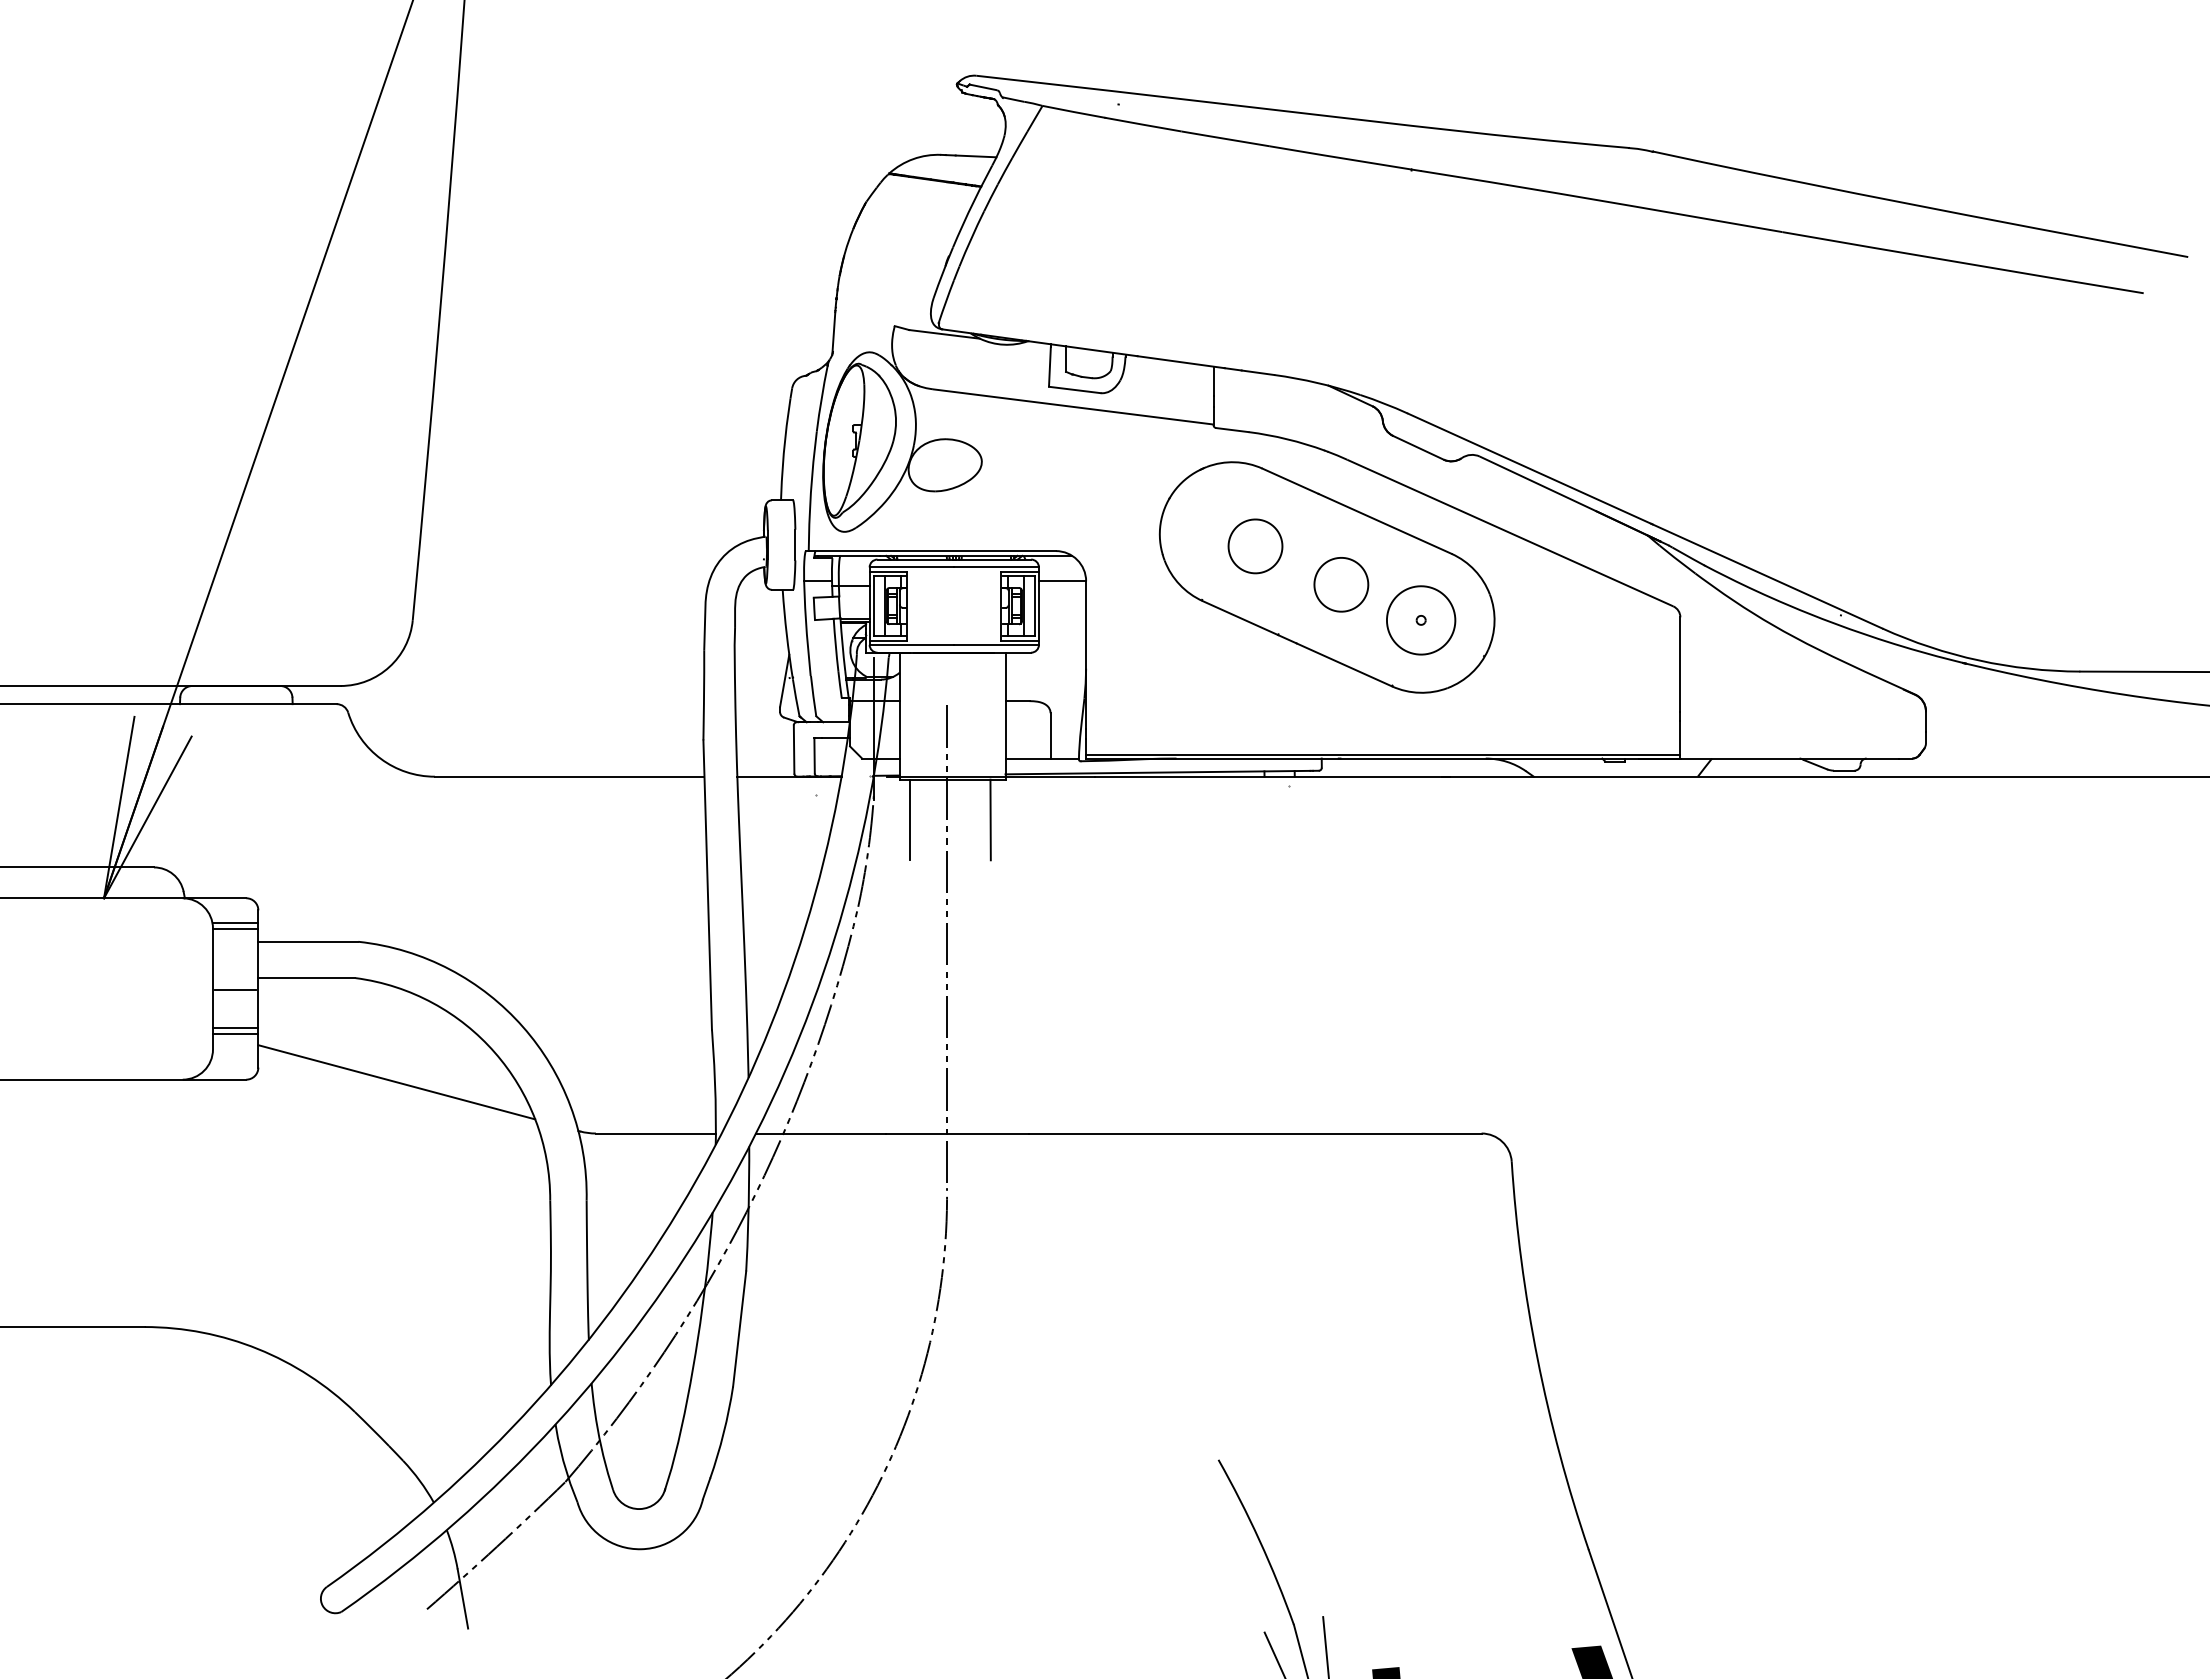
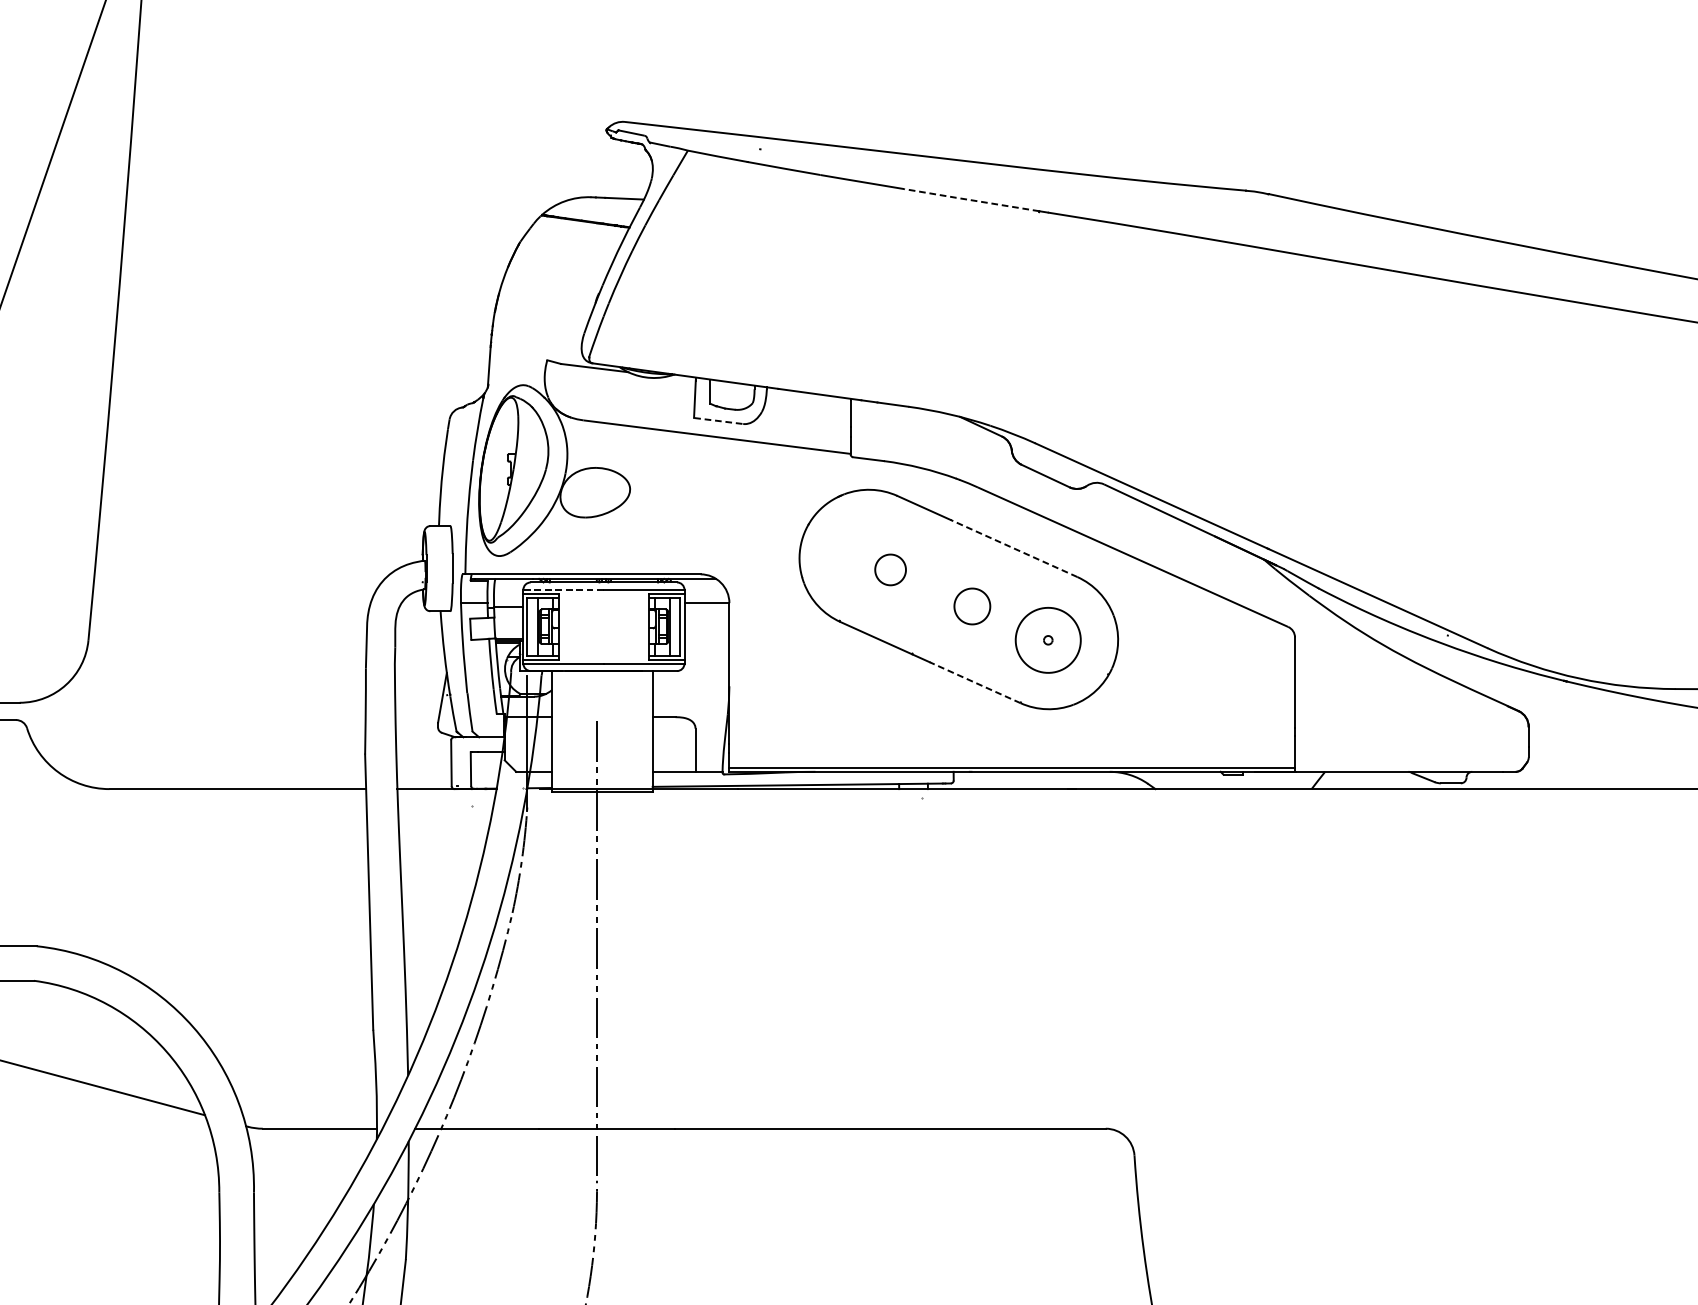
line: (1340, 157) -> (971, 199), solid -> dashed
line: (1074, 389) -> (718, 420), solid -> dashed
line: (1385, 523) -> (1014, 548), solid -> dashed
part: (1255, 546) -> (890, 569), size x0.6
line: (911, 567) -> (563, 589), solid -> dashed
part: (1341, 584) -> (972, 606), size x0.7
line: (1343, 664) -> (974, 682), solid -> dashed
line: (910, 819) -> (562, 829), removed
line: (990, 819) -> (638, 829), removed

